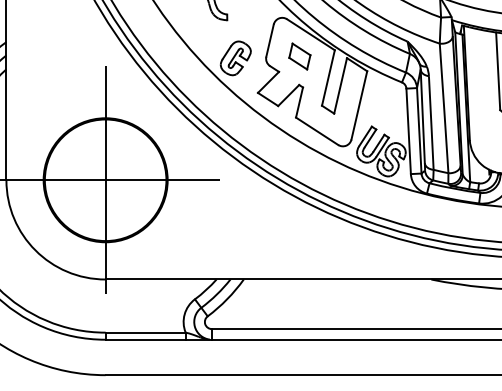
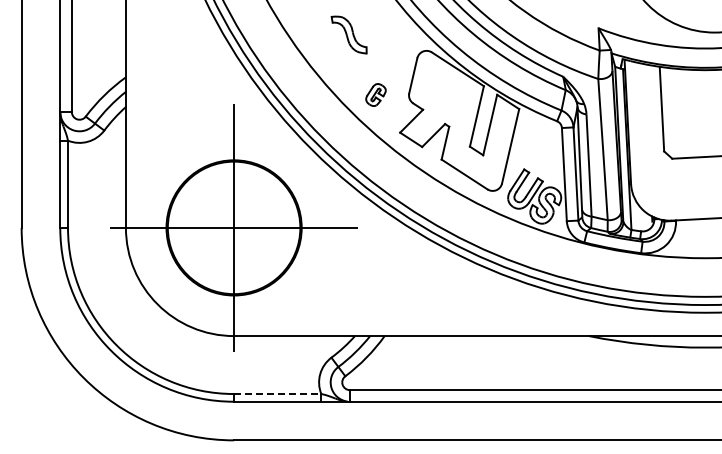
part: (299, 56) -> (445, 92), removed
part: (235, 57) -> (375, 94), size x0.6
line: (145, 333) -> (277, 394), solid -> dashed

